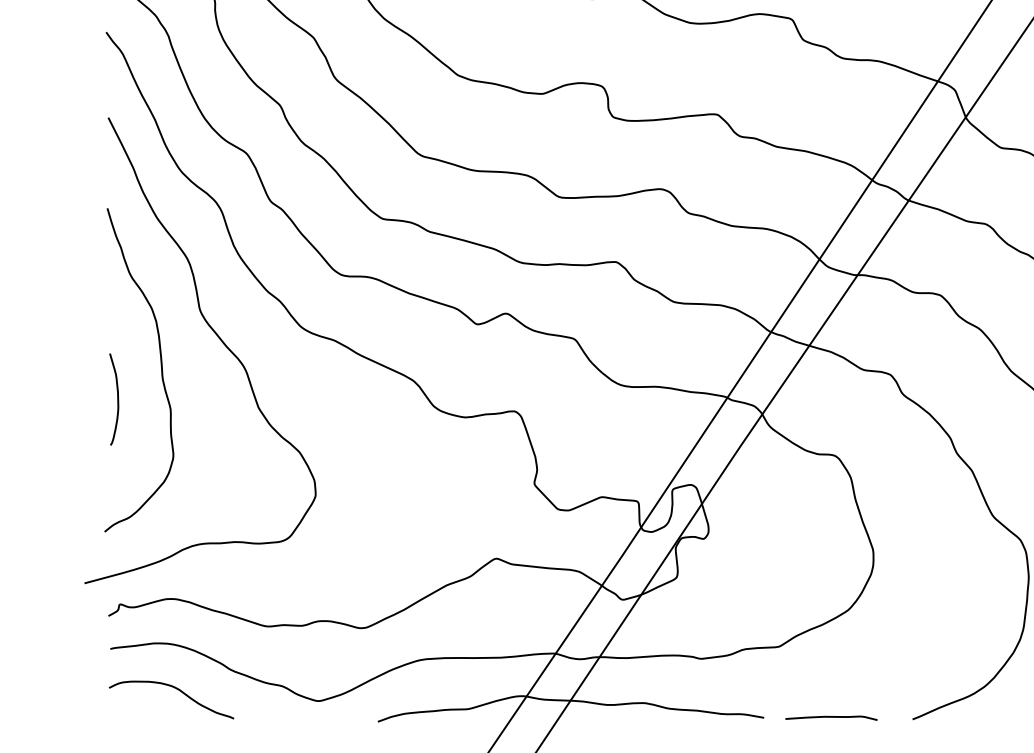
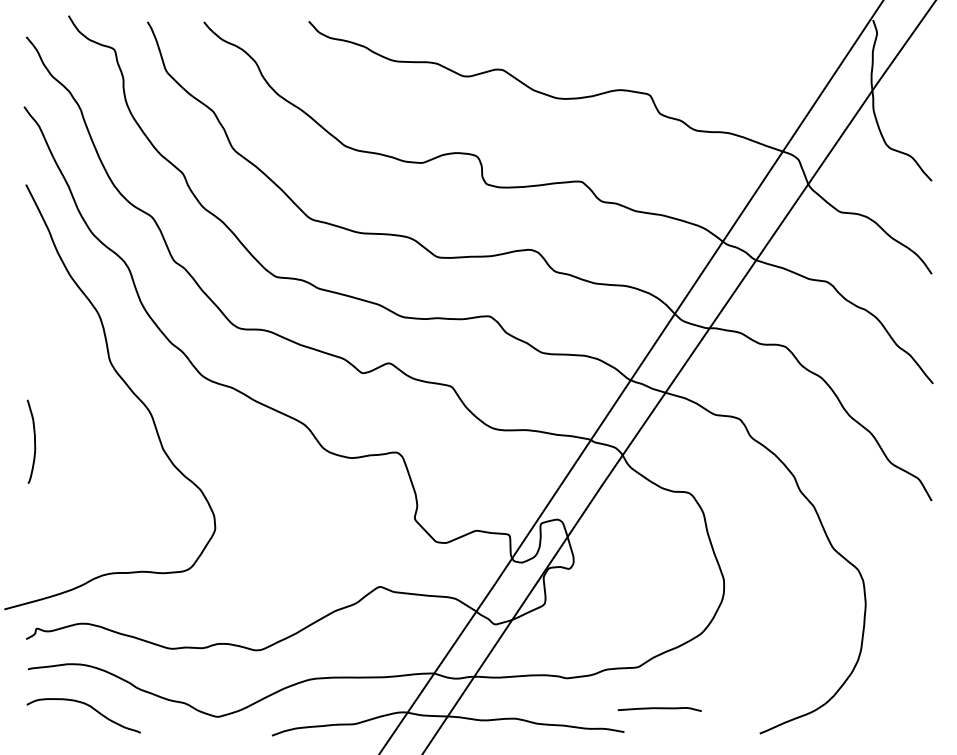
curve: (160, 364) -> (73, 409), removed
curve: (831, 718) -> (659, 709), moved

